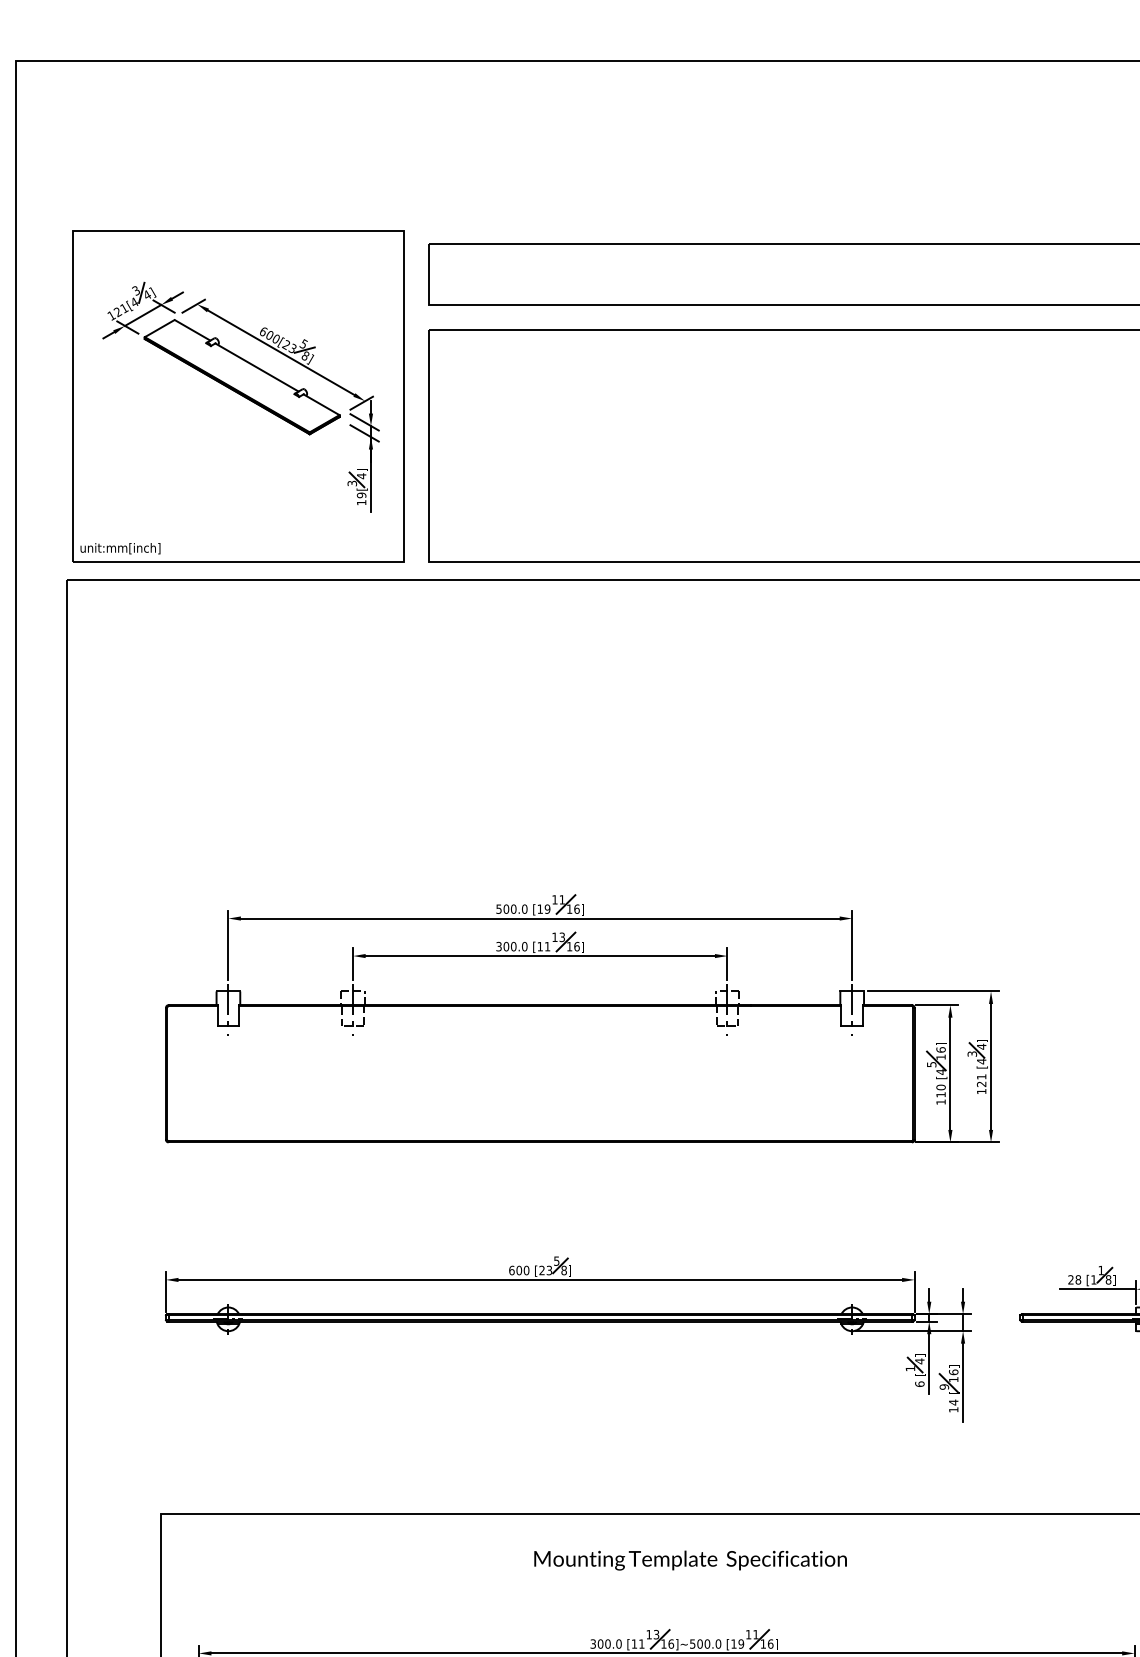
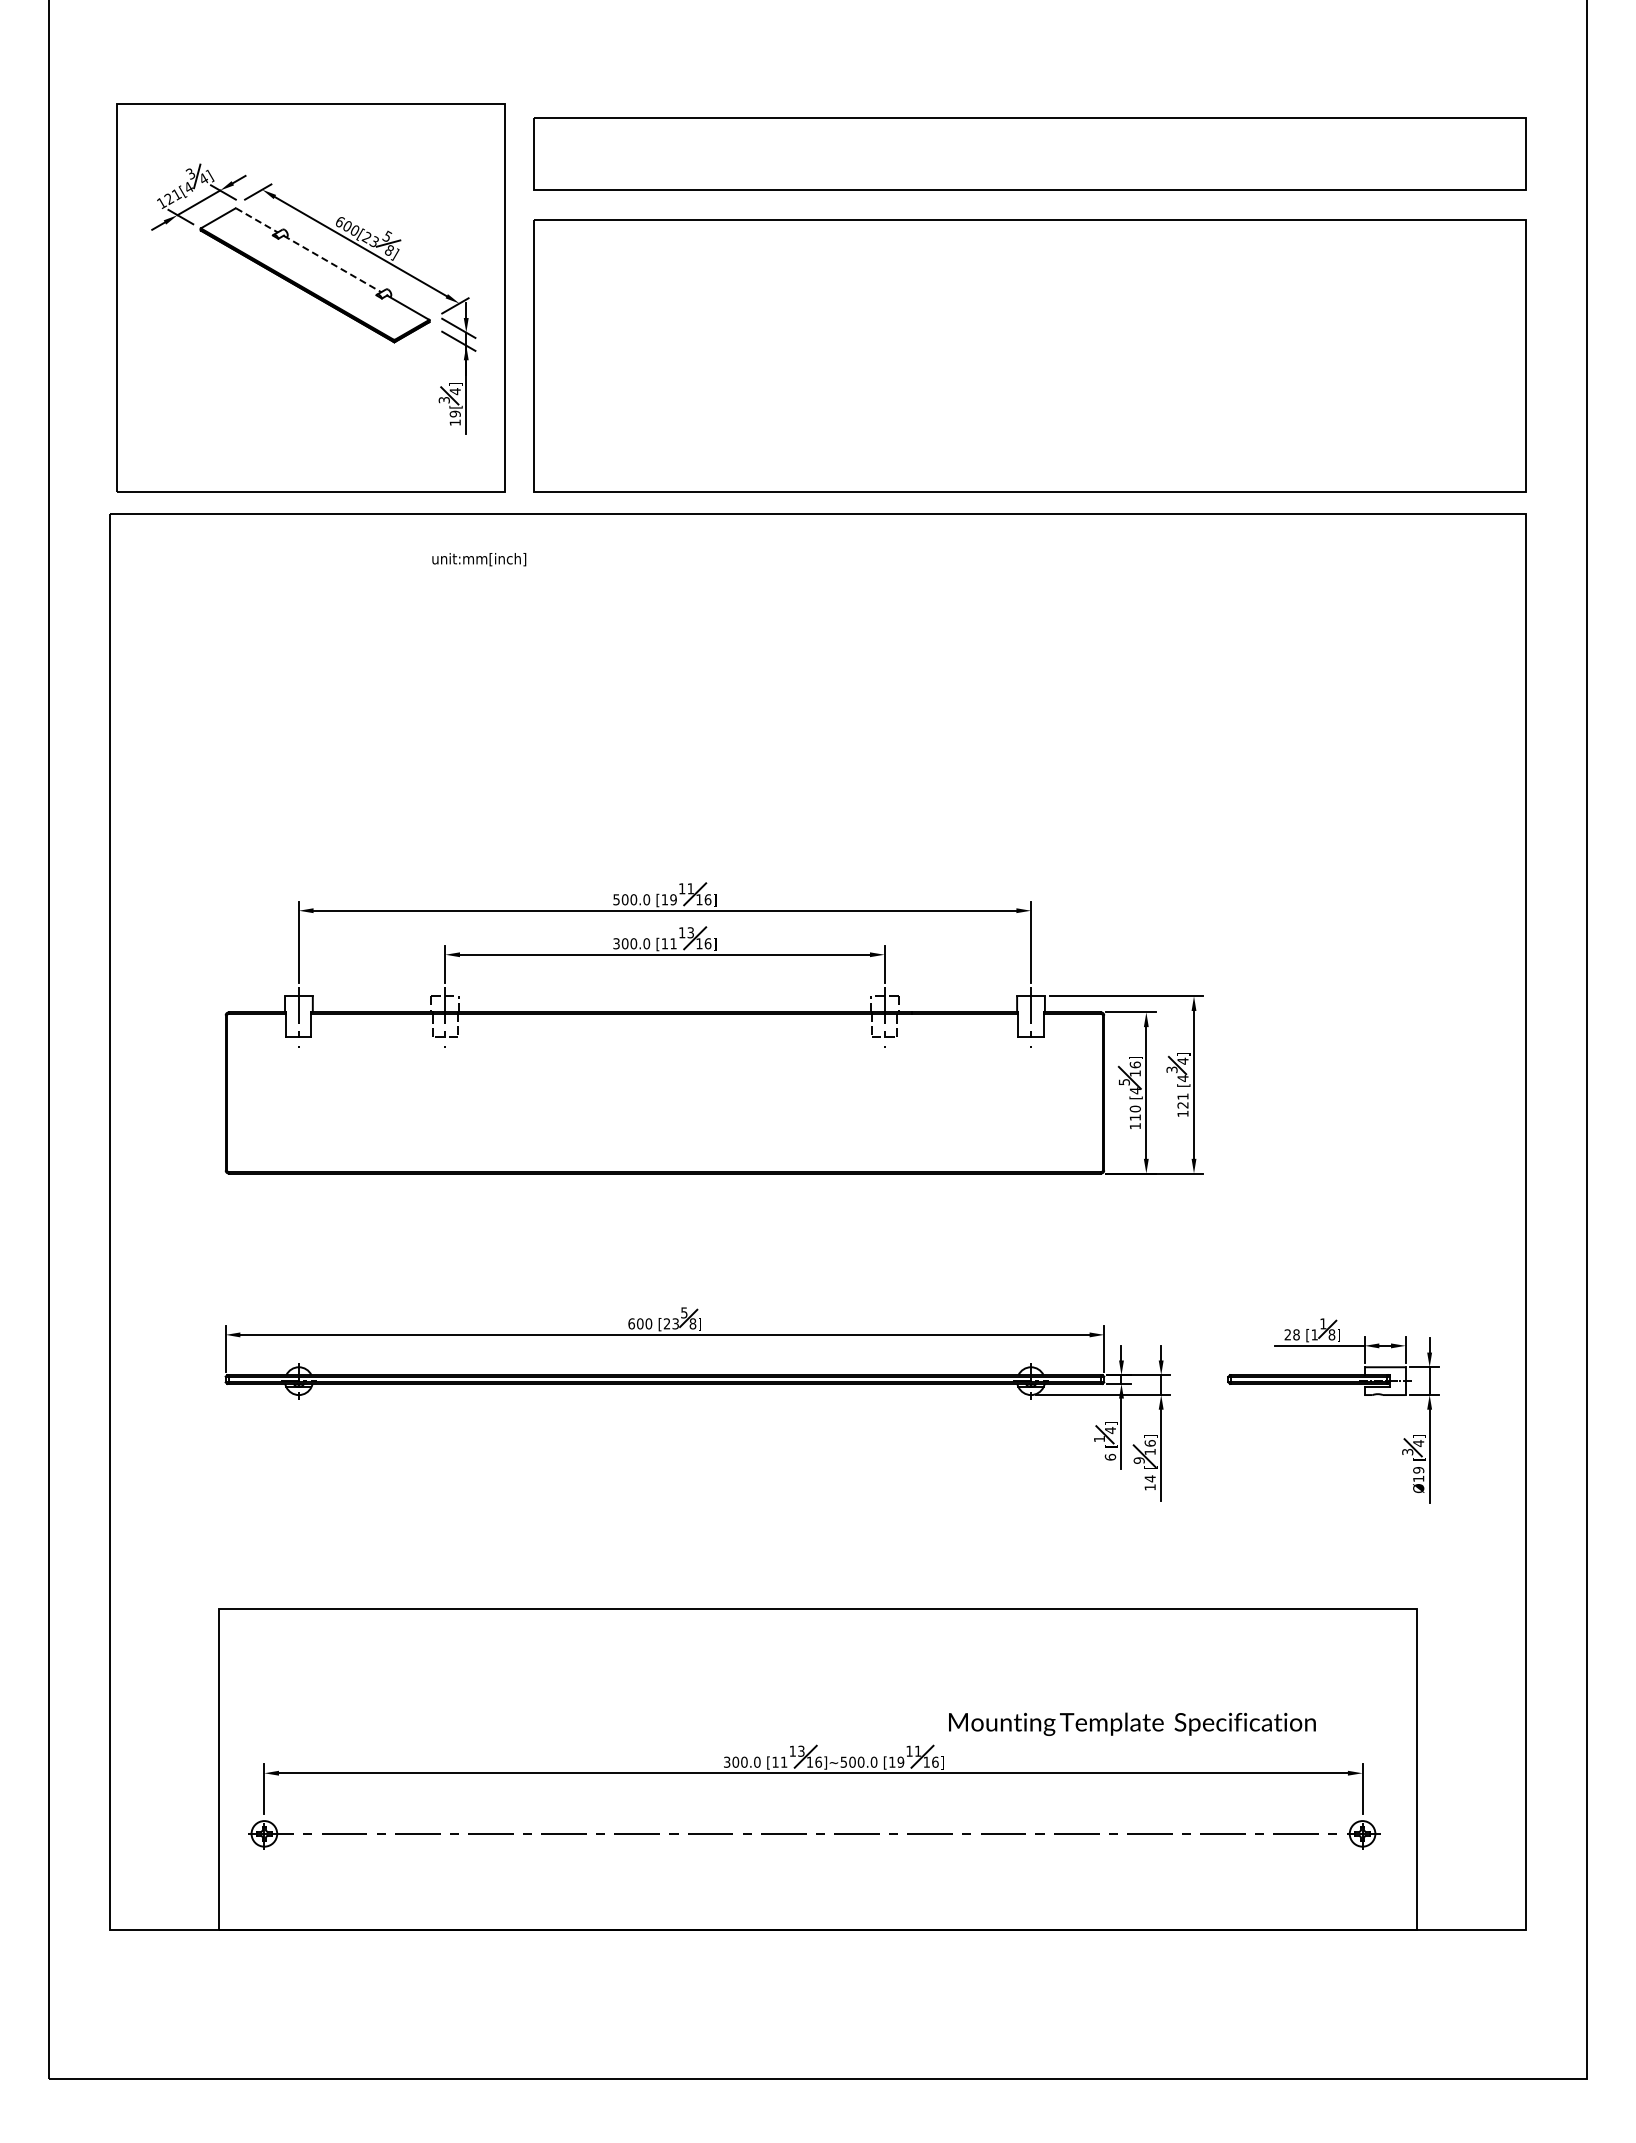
line: (193, 330) -> (257, 220), solid -> dashed
line: (257, 367) -> (332, 264), solid -> dashed
text: (120, 548) -> (479, 559), moved
text: (690, 1559) -> (1132, 1723), moved

